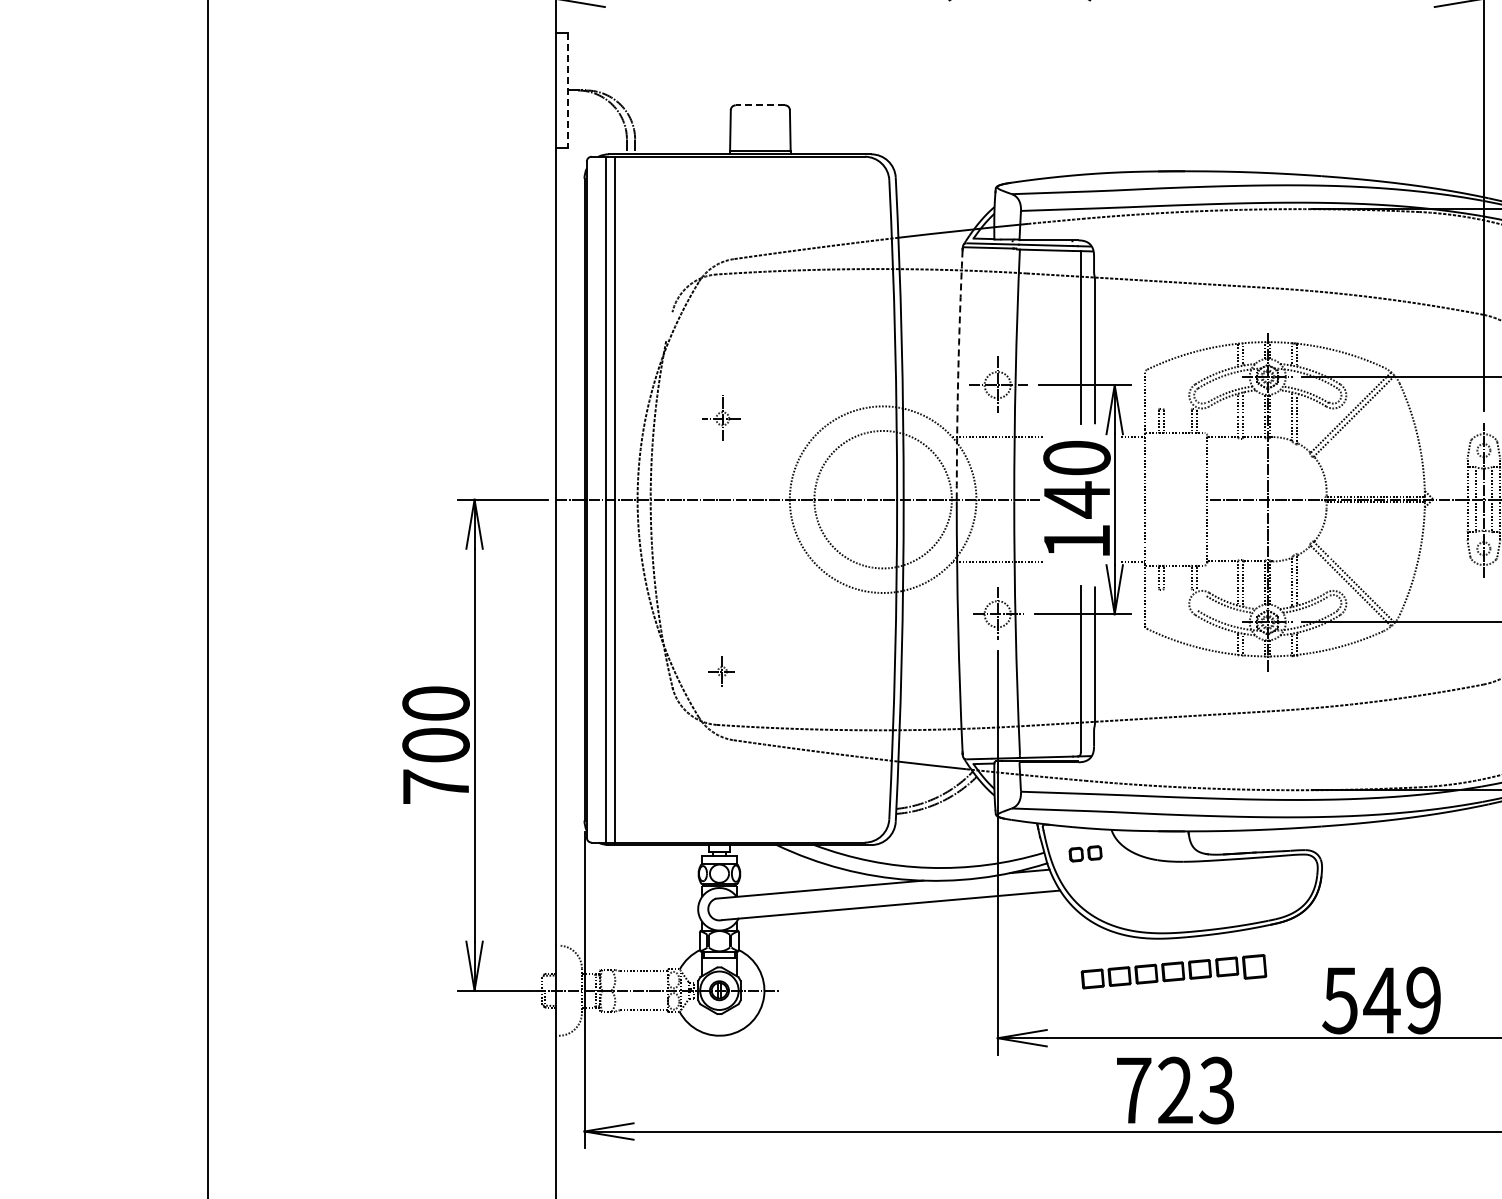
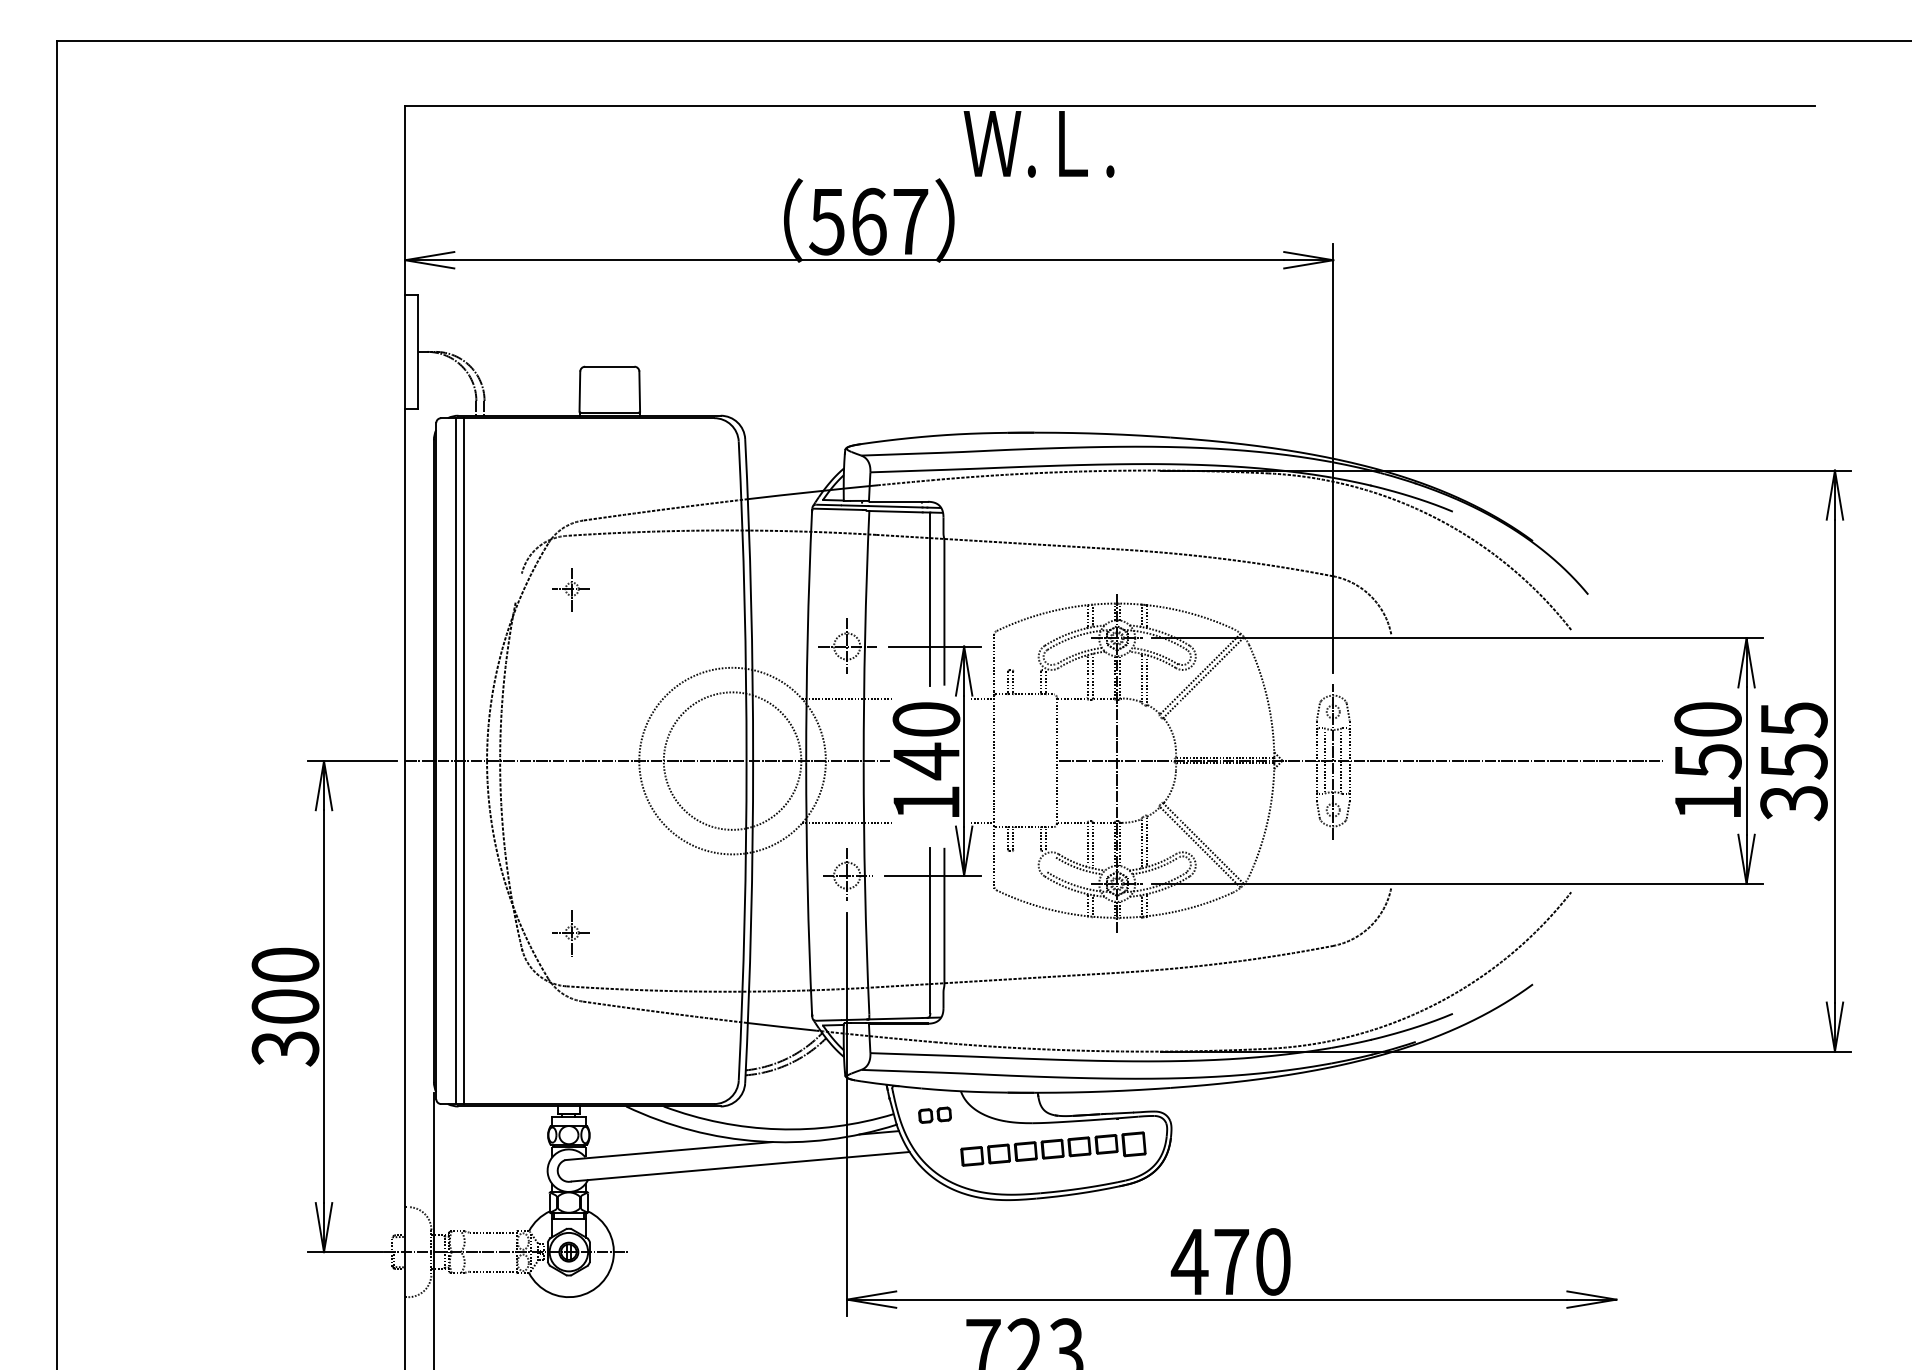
line: (568, 91) -> (417, 352), dashed -> solid
line: (760, 105) -> (609, 366), dashed -> solid
arc: (958, 376) -> (807, 637), dashed -> solid
part: (721, 419) -> (570, 589), moved
part: (721, 672) -> (570, 933), size x1.43
text: (436, 787) -> (285, 1048), 700 -> 300
part: (1174, 971) -> (1053, 1148), moved
text: (1381, 1000) -> (1230, 1261), 549 -> 470

